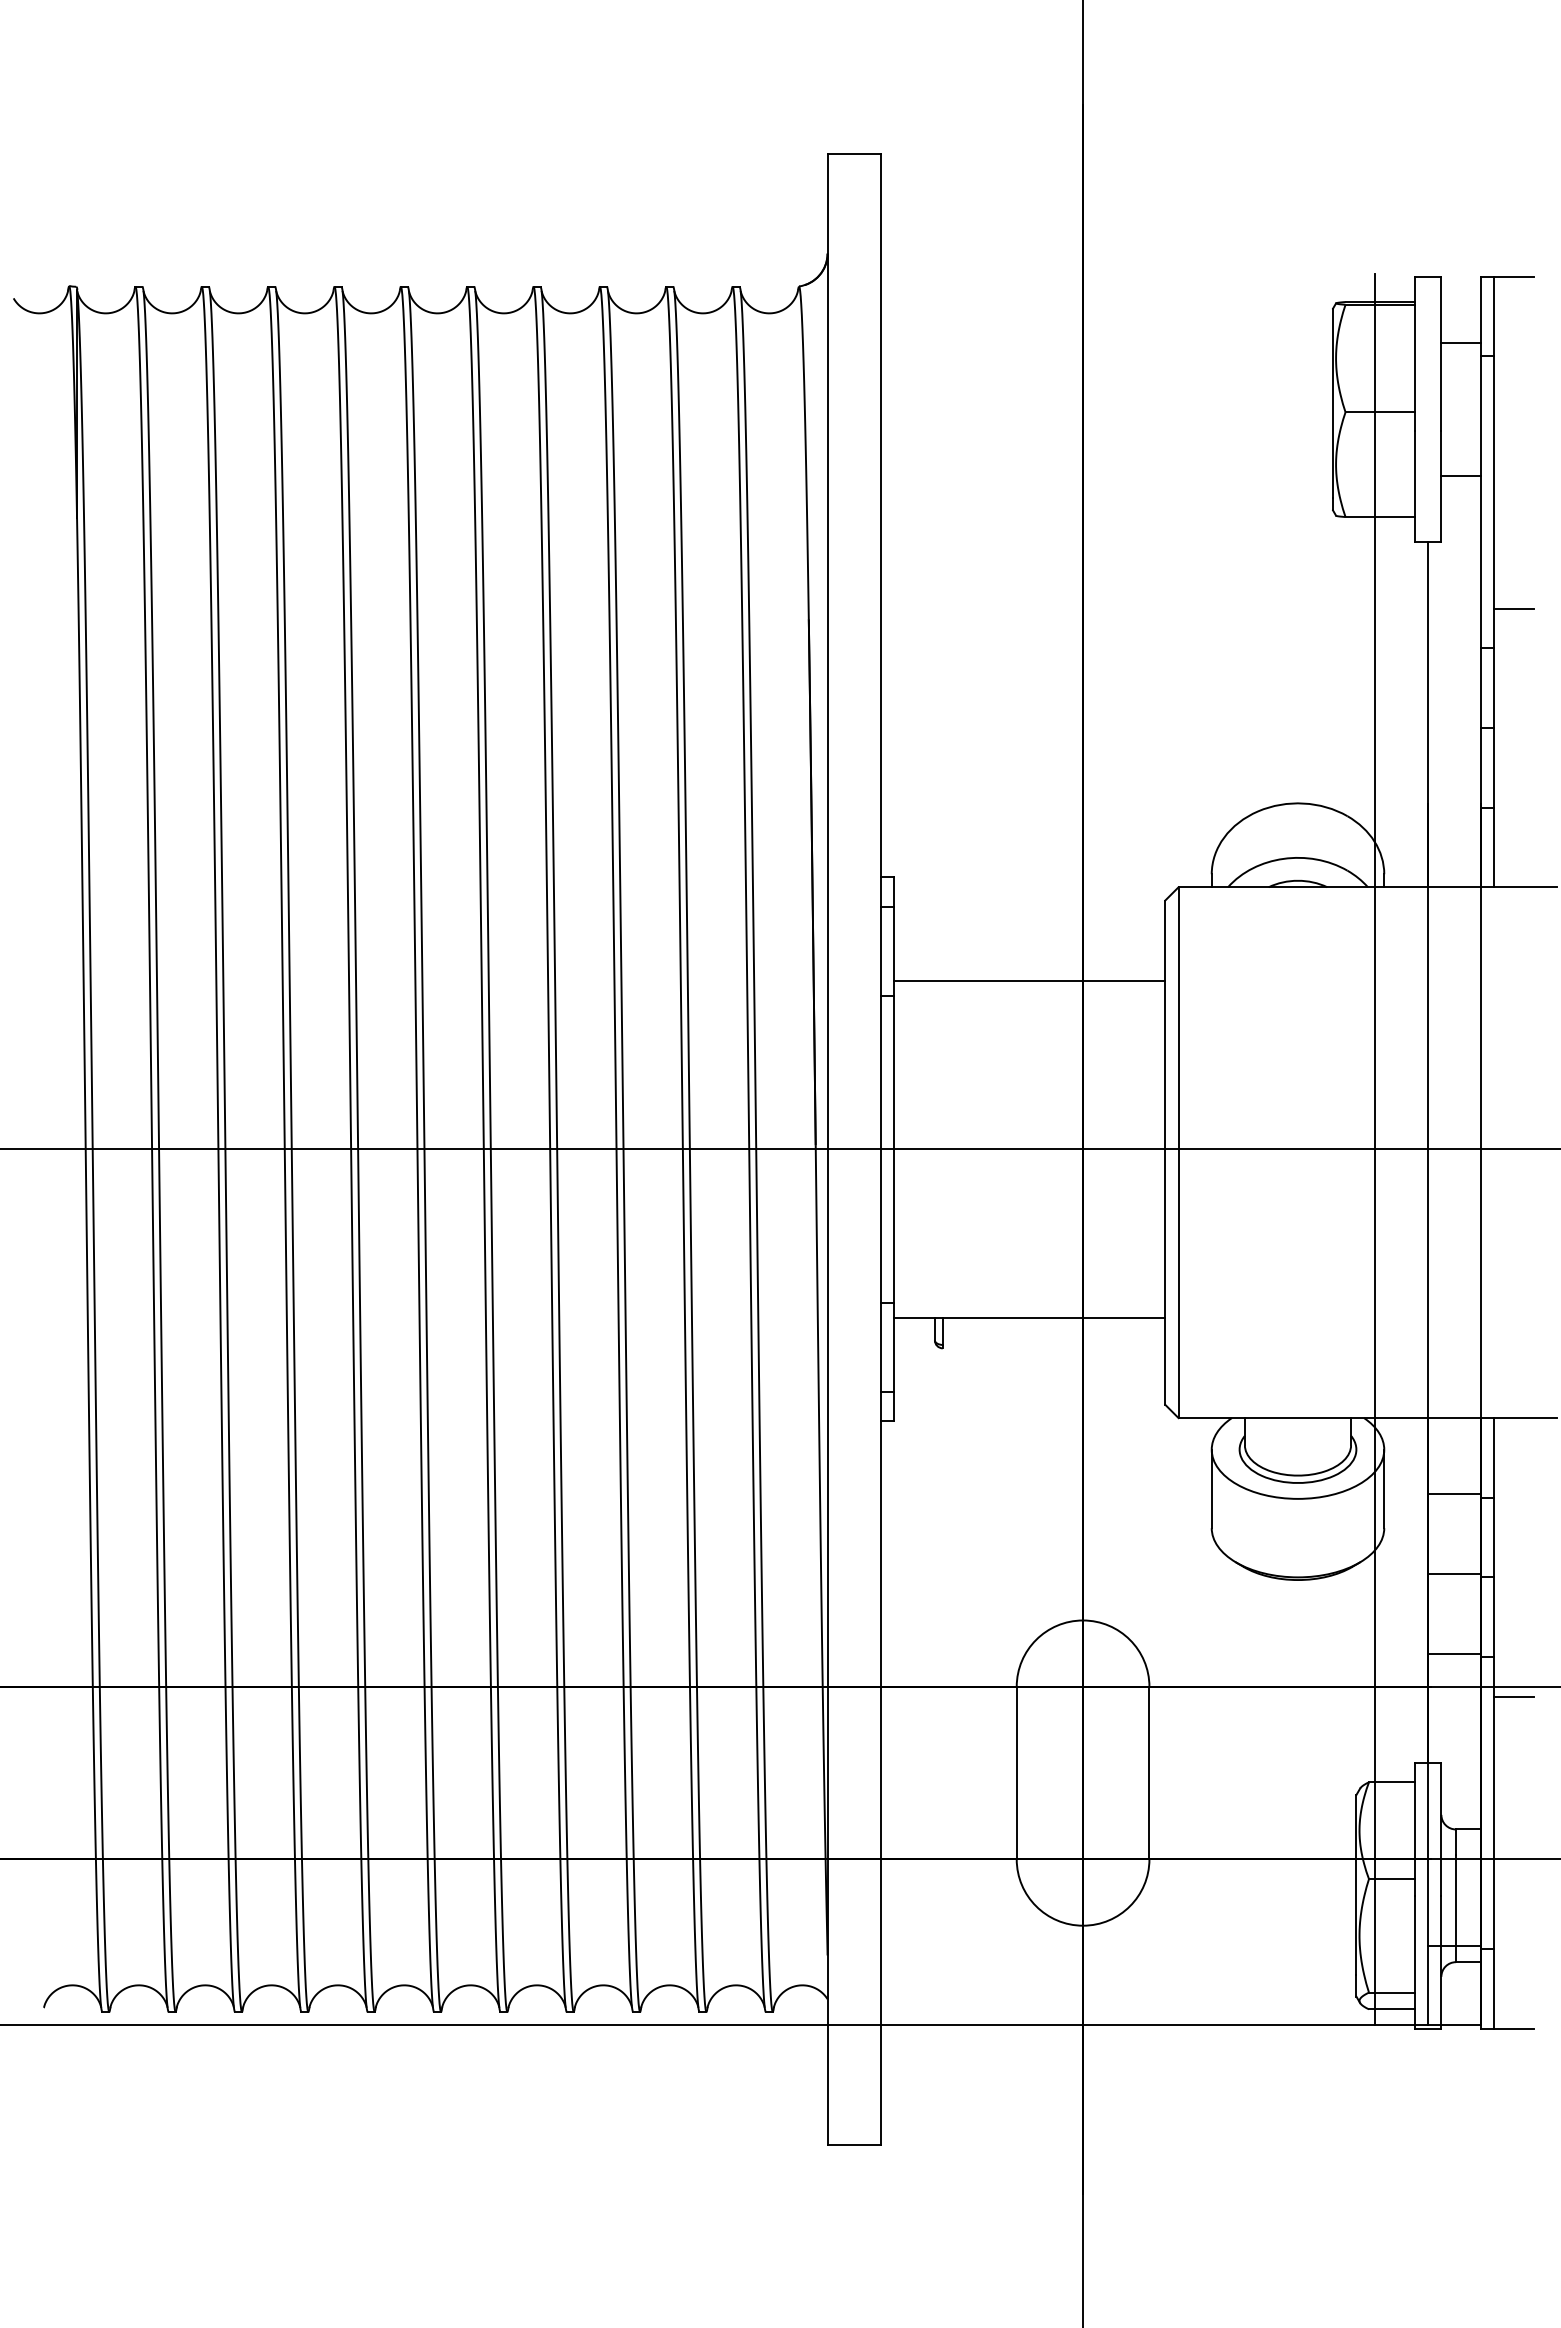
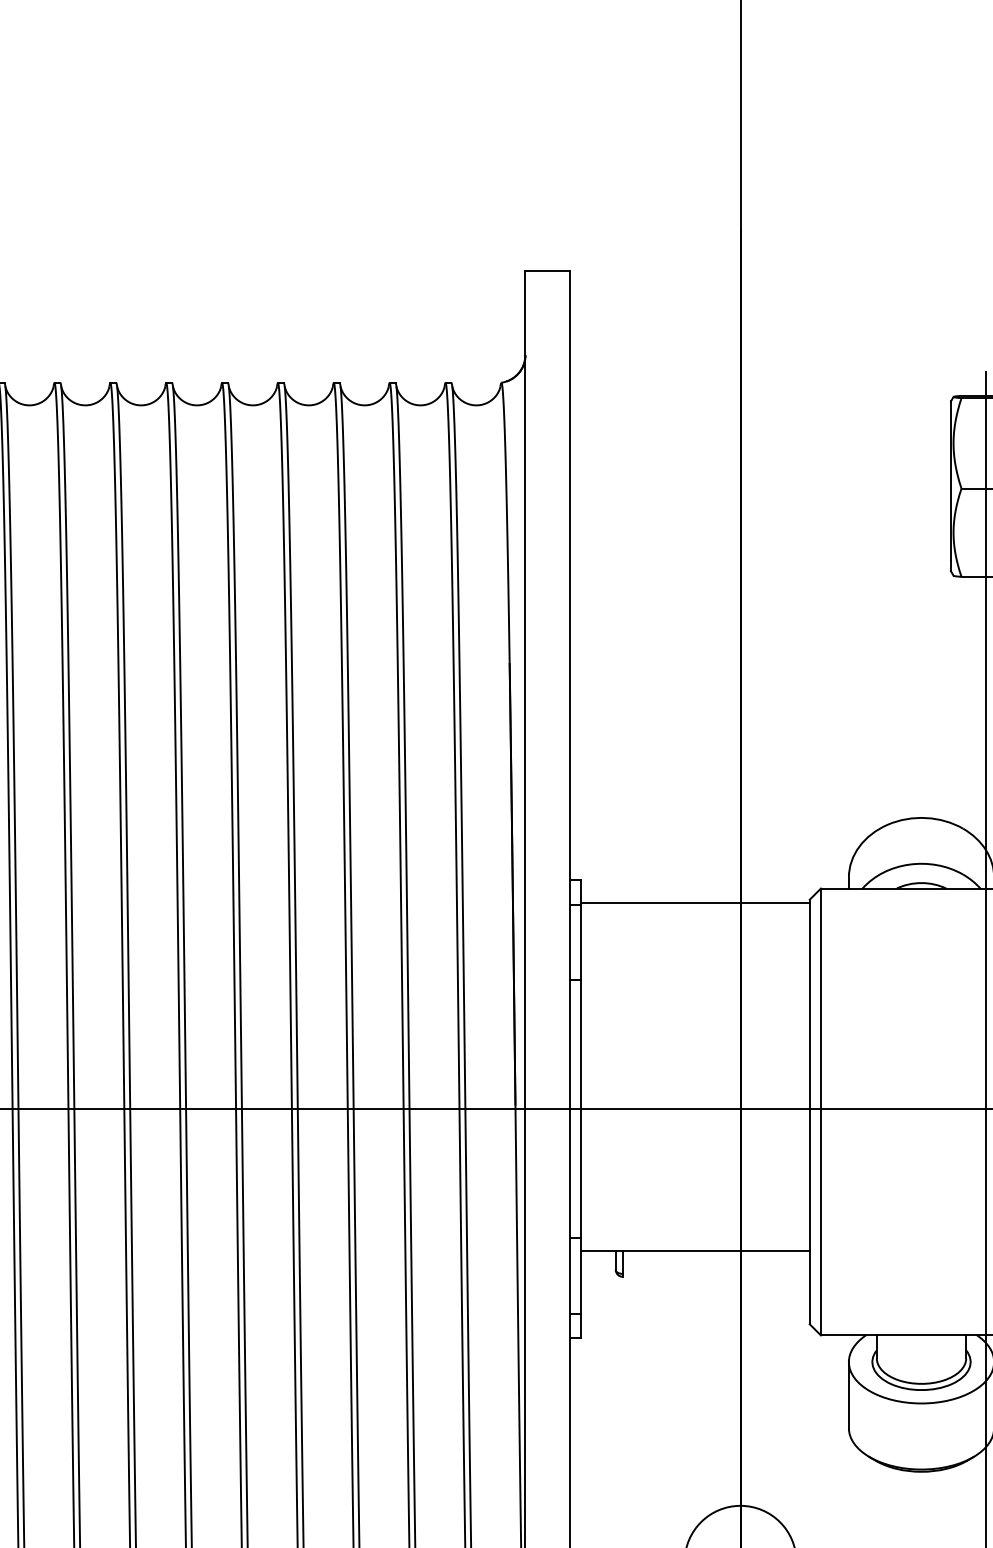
line: (1029, 980) -> (695, 903), moved

